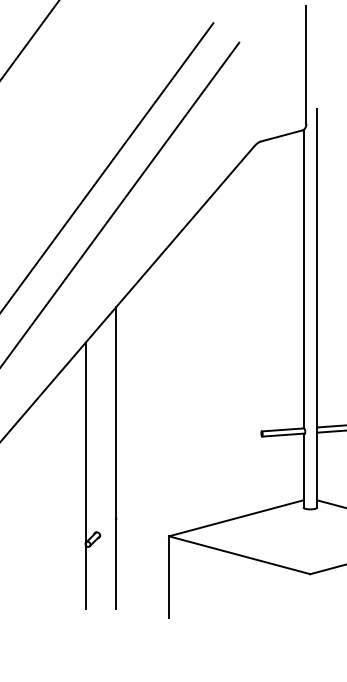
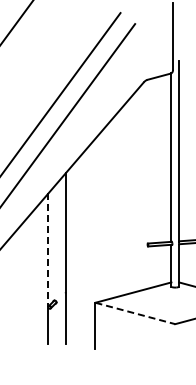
line: (85, 443) -> (48, 250), solid -> dashed
line: (239, 555) -> (135, 313), solid -> dashed

